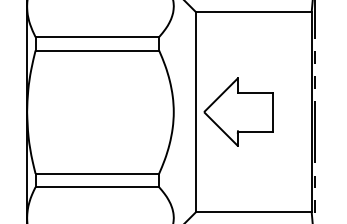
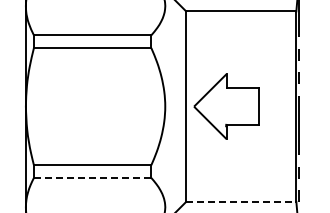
line: (97, 186) -> (92, 177), solid -> dashed
line: (253, 211) -> (241, 201), solid -> dashed

